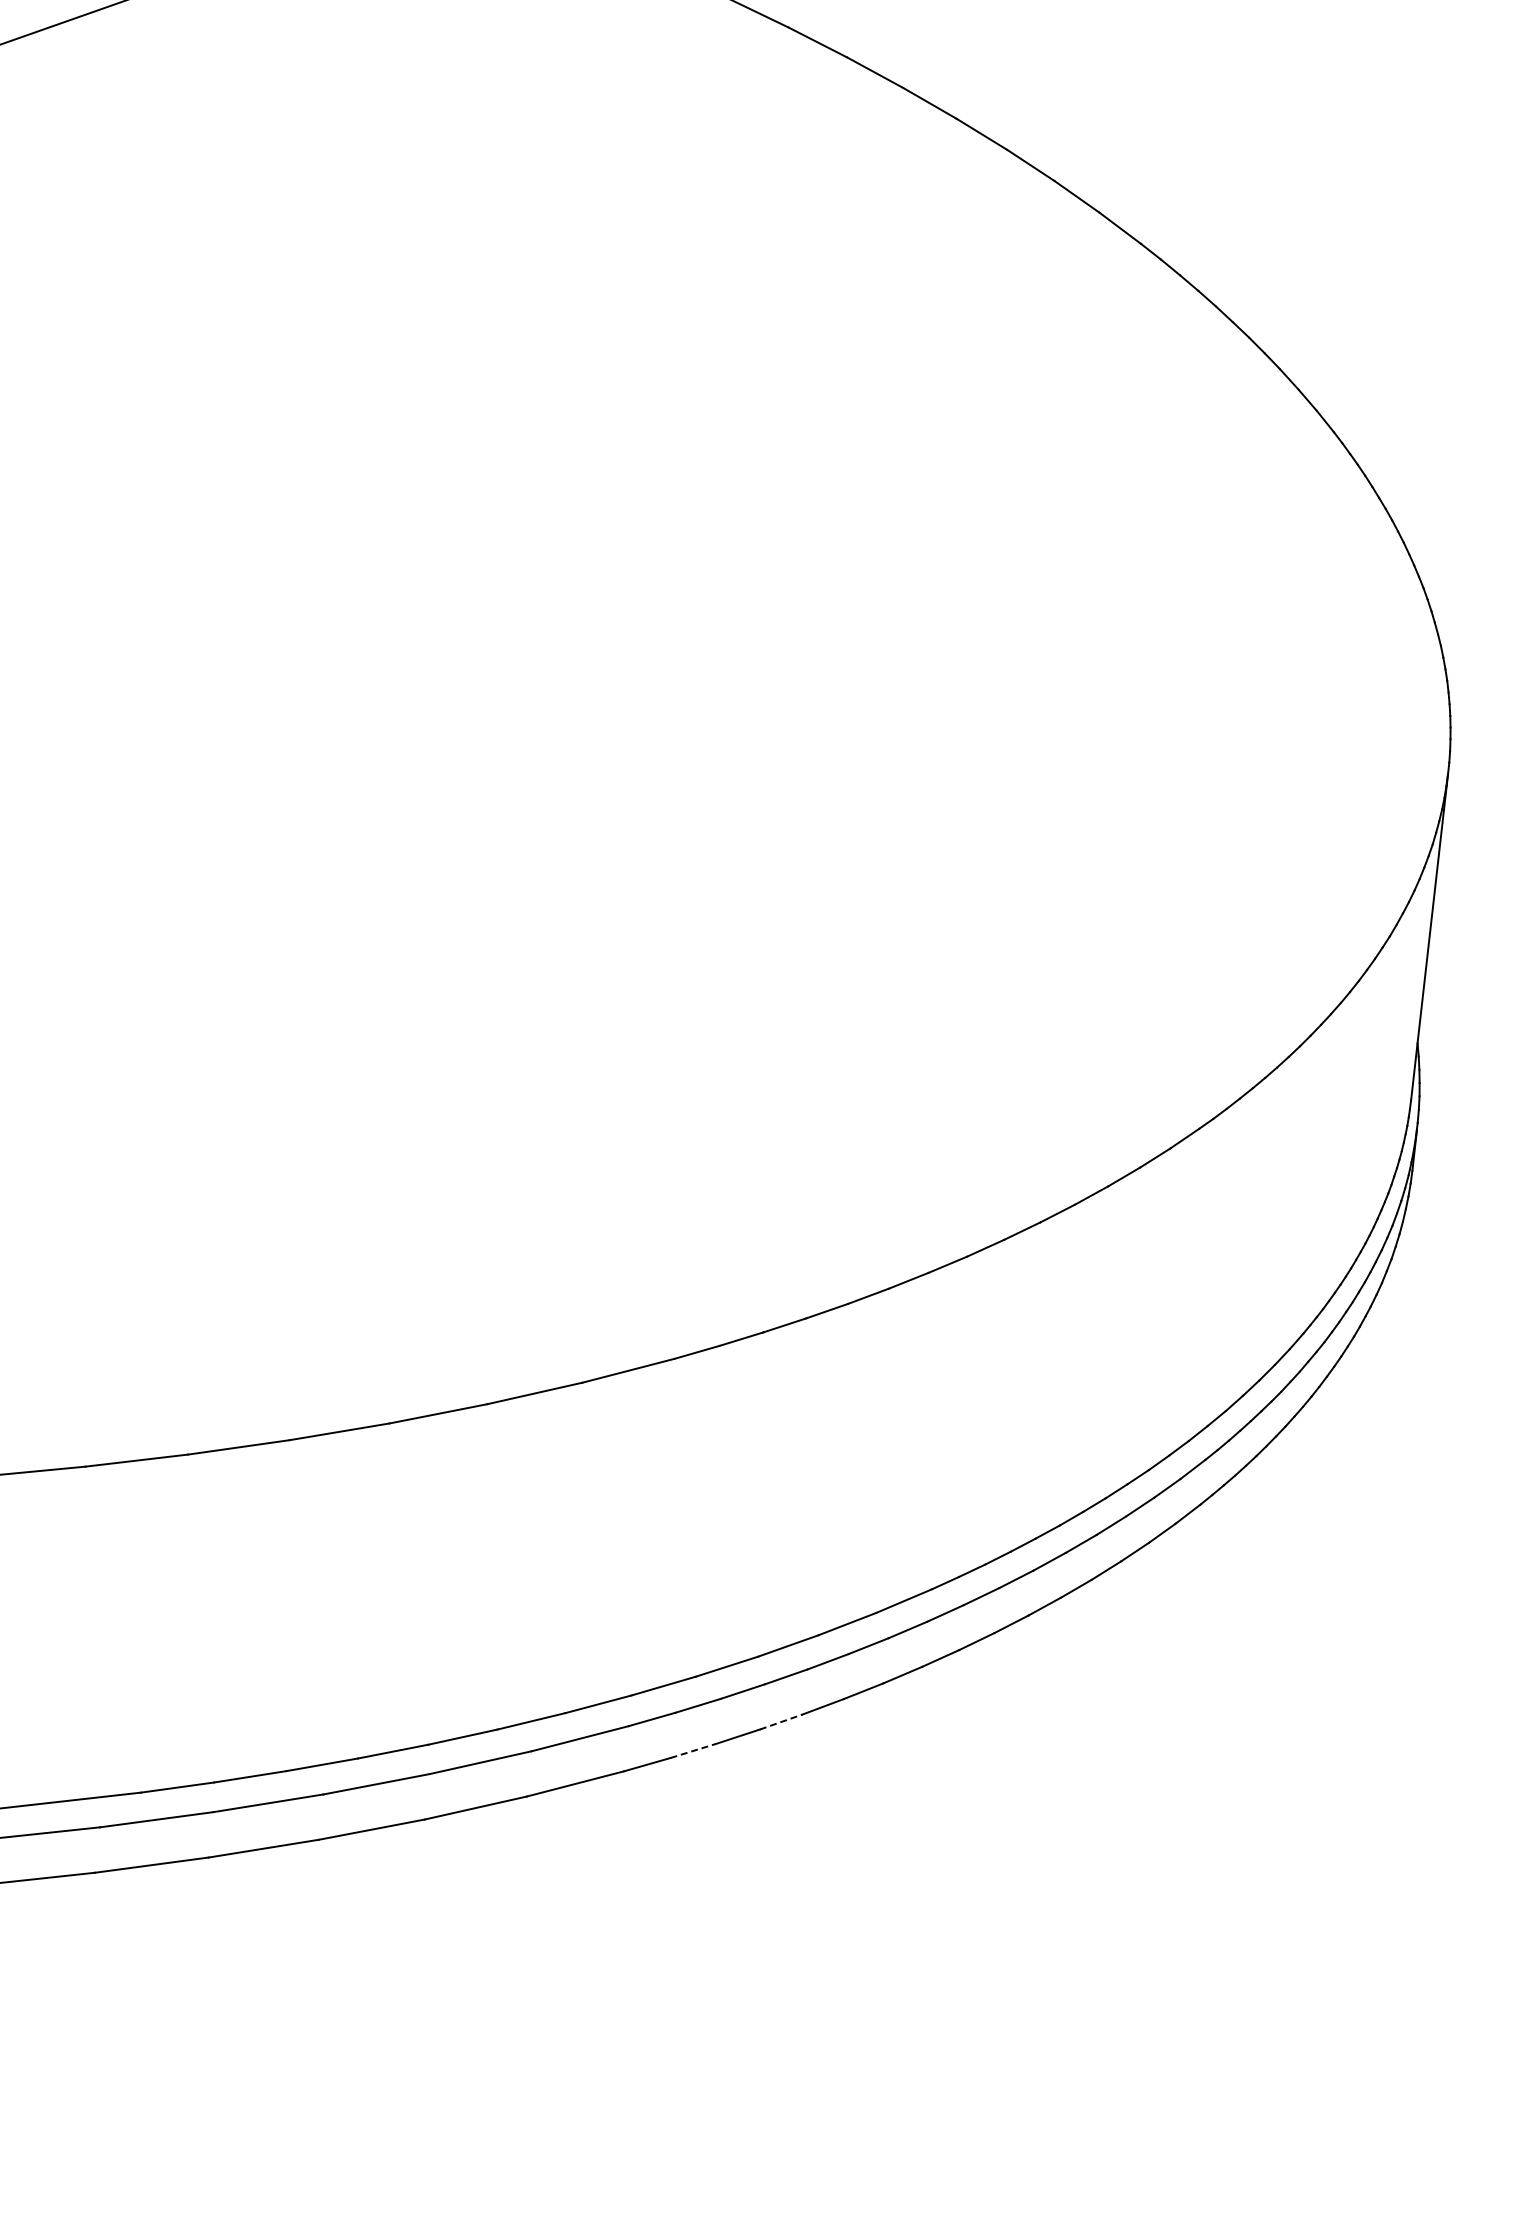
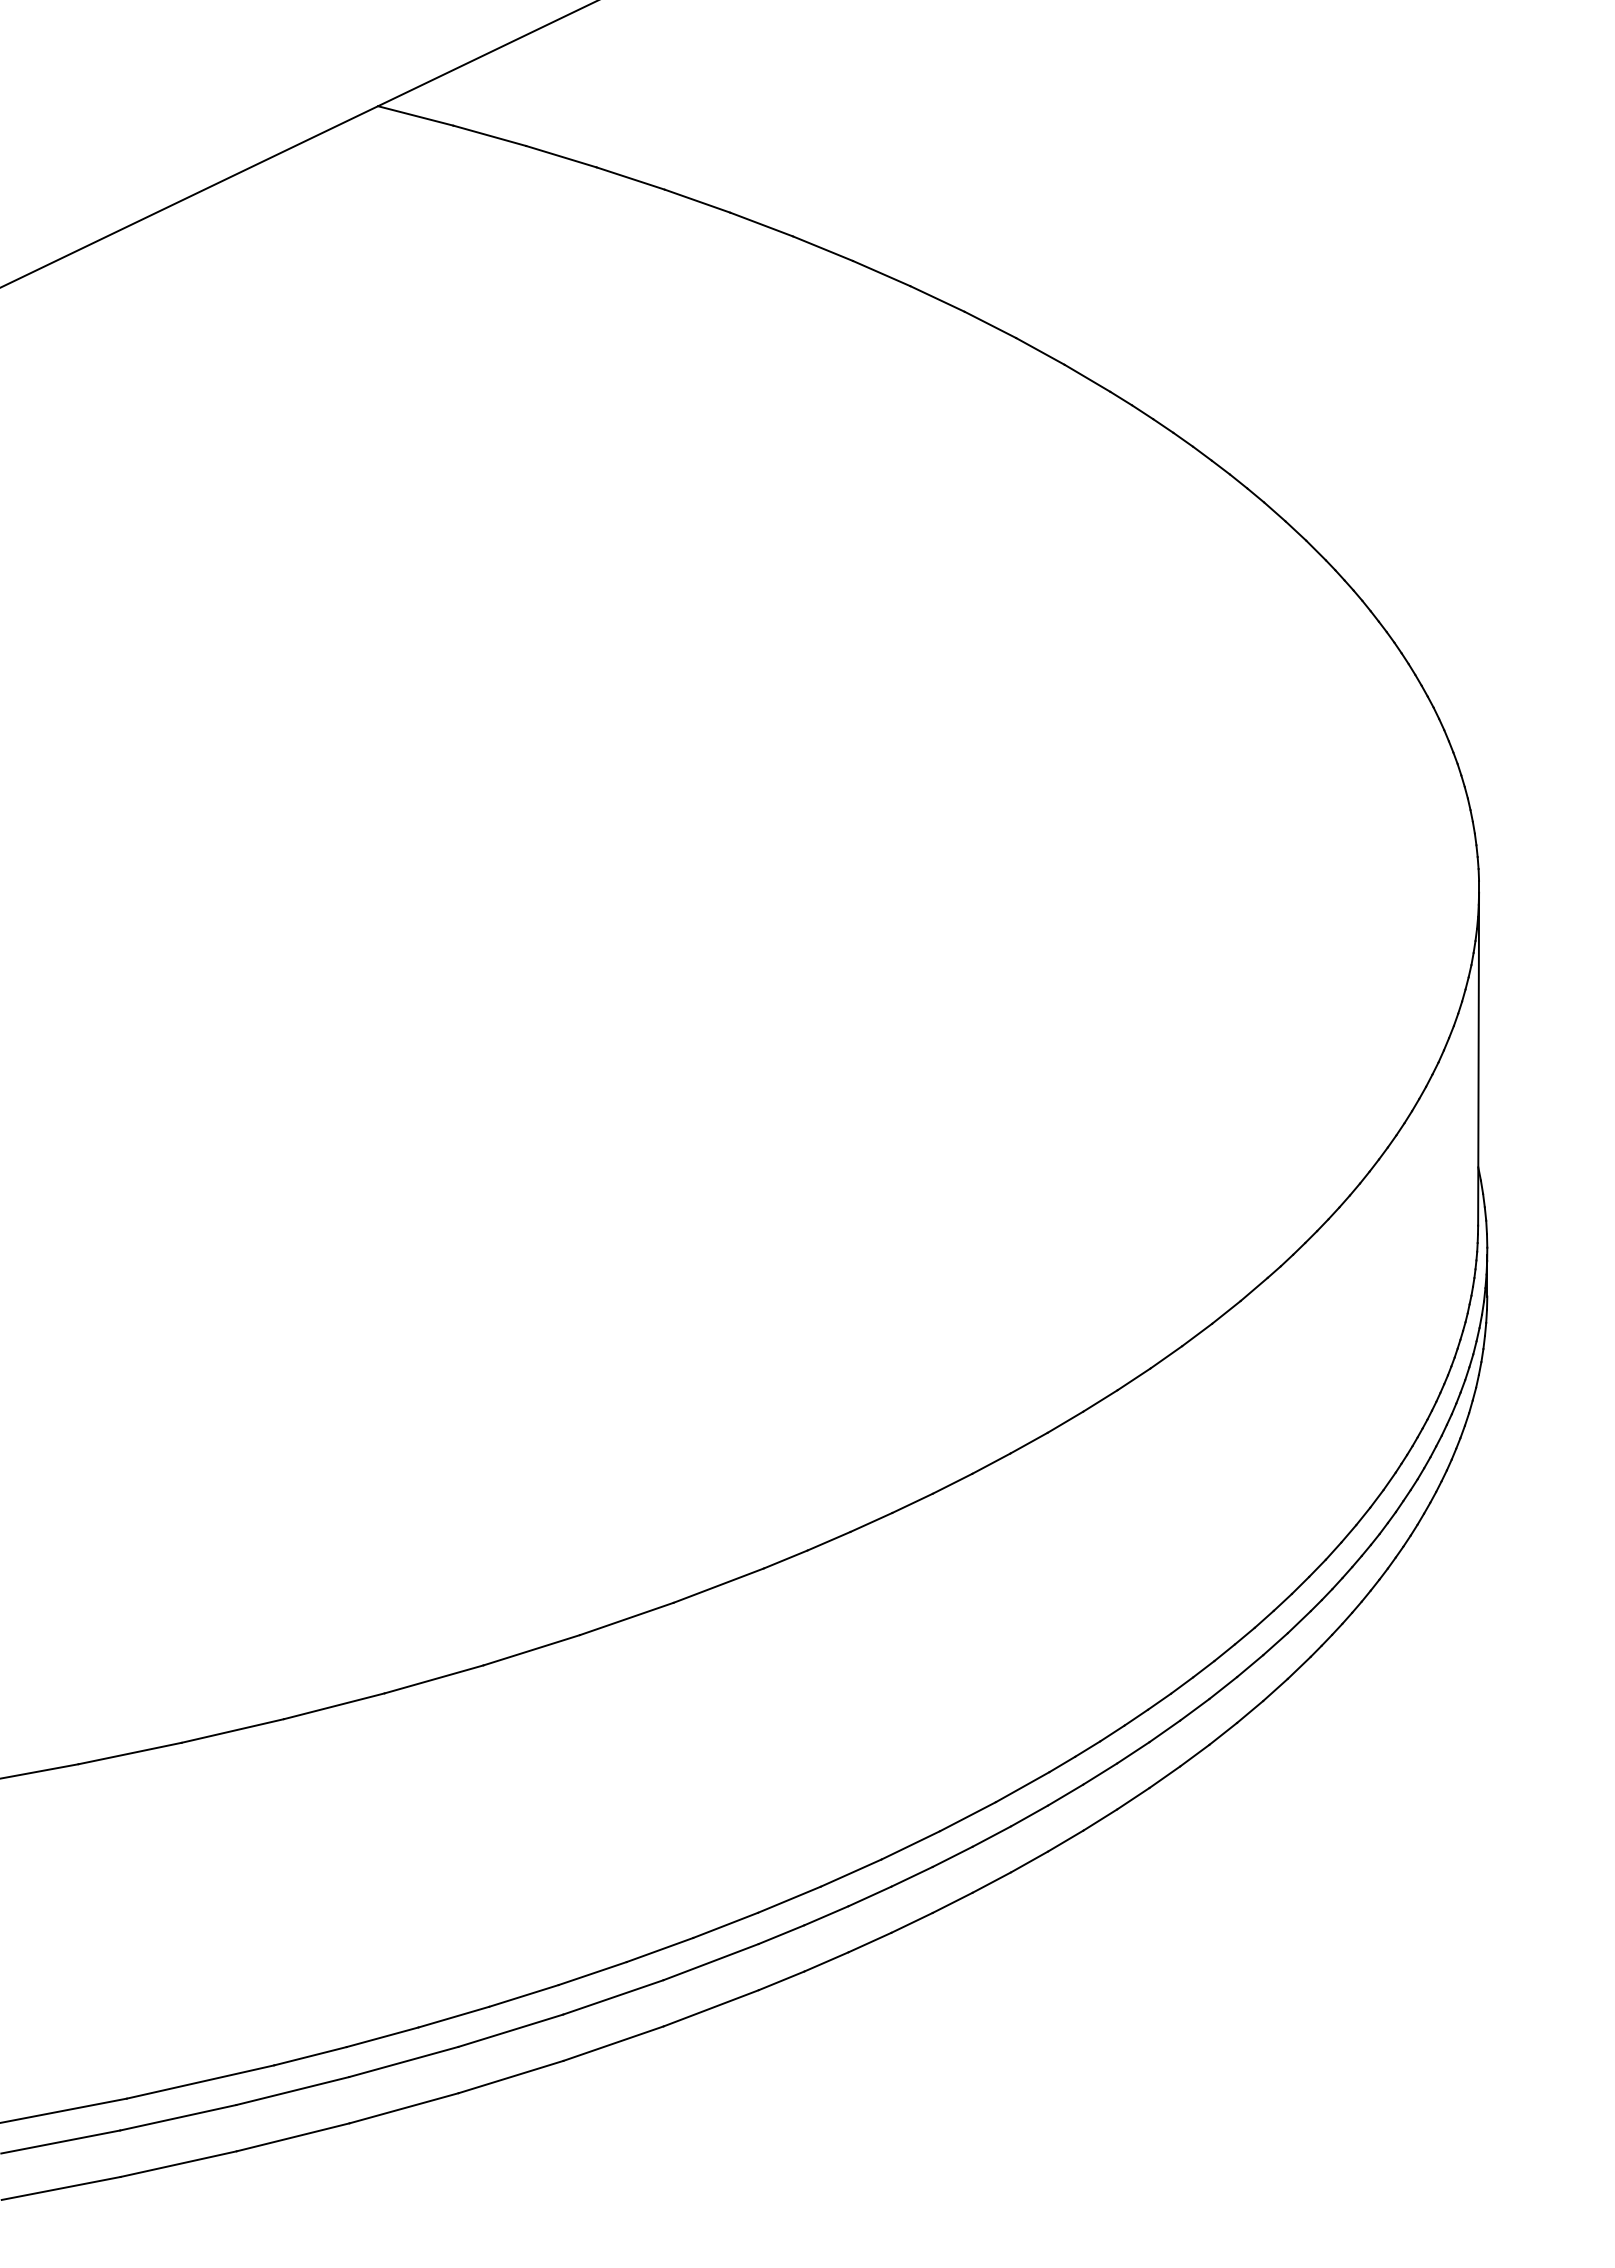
line: (781, 1721) -> (912, 1922), dashed -> solid
line: (693, 1750) -> (826, 1961), dashed -> solid

